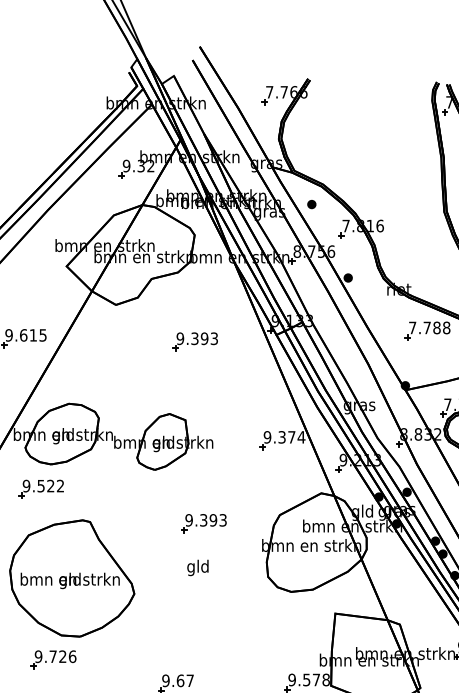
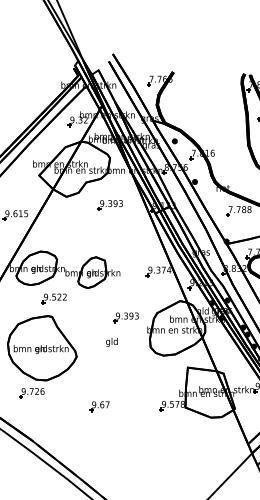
part: (193, 342) -> (109, 205), moved
part: (40, 488) -> (53, 298), moved
part: (202, 522) -> (125, 317), moved

